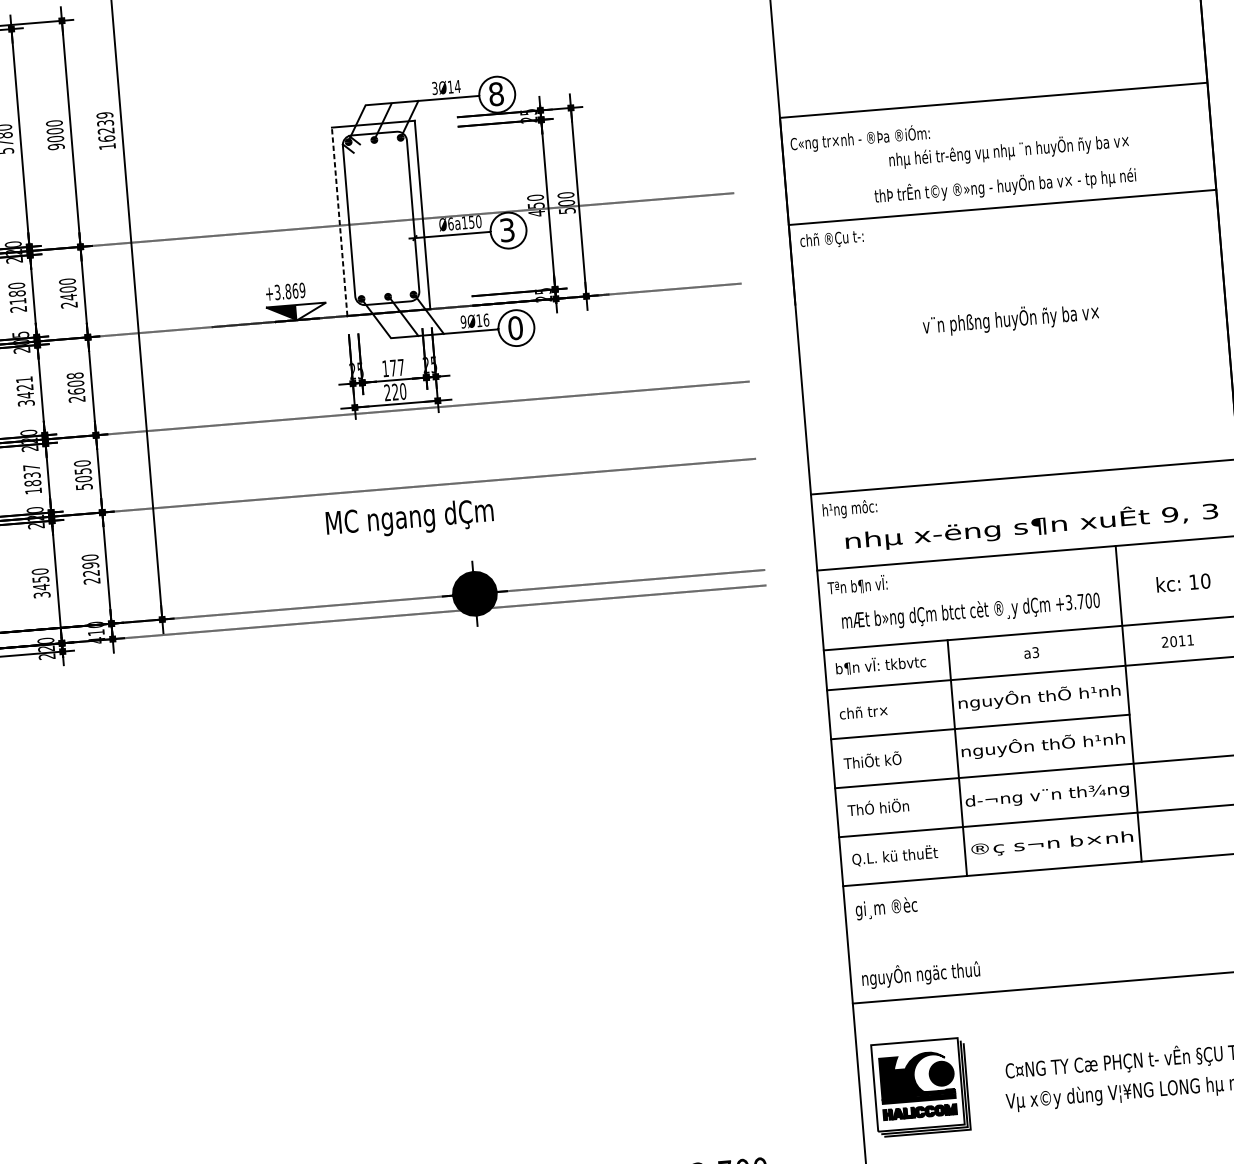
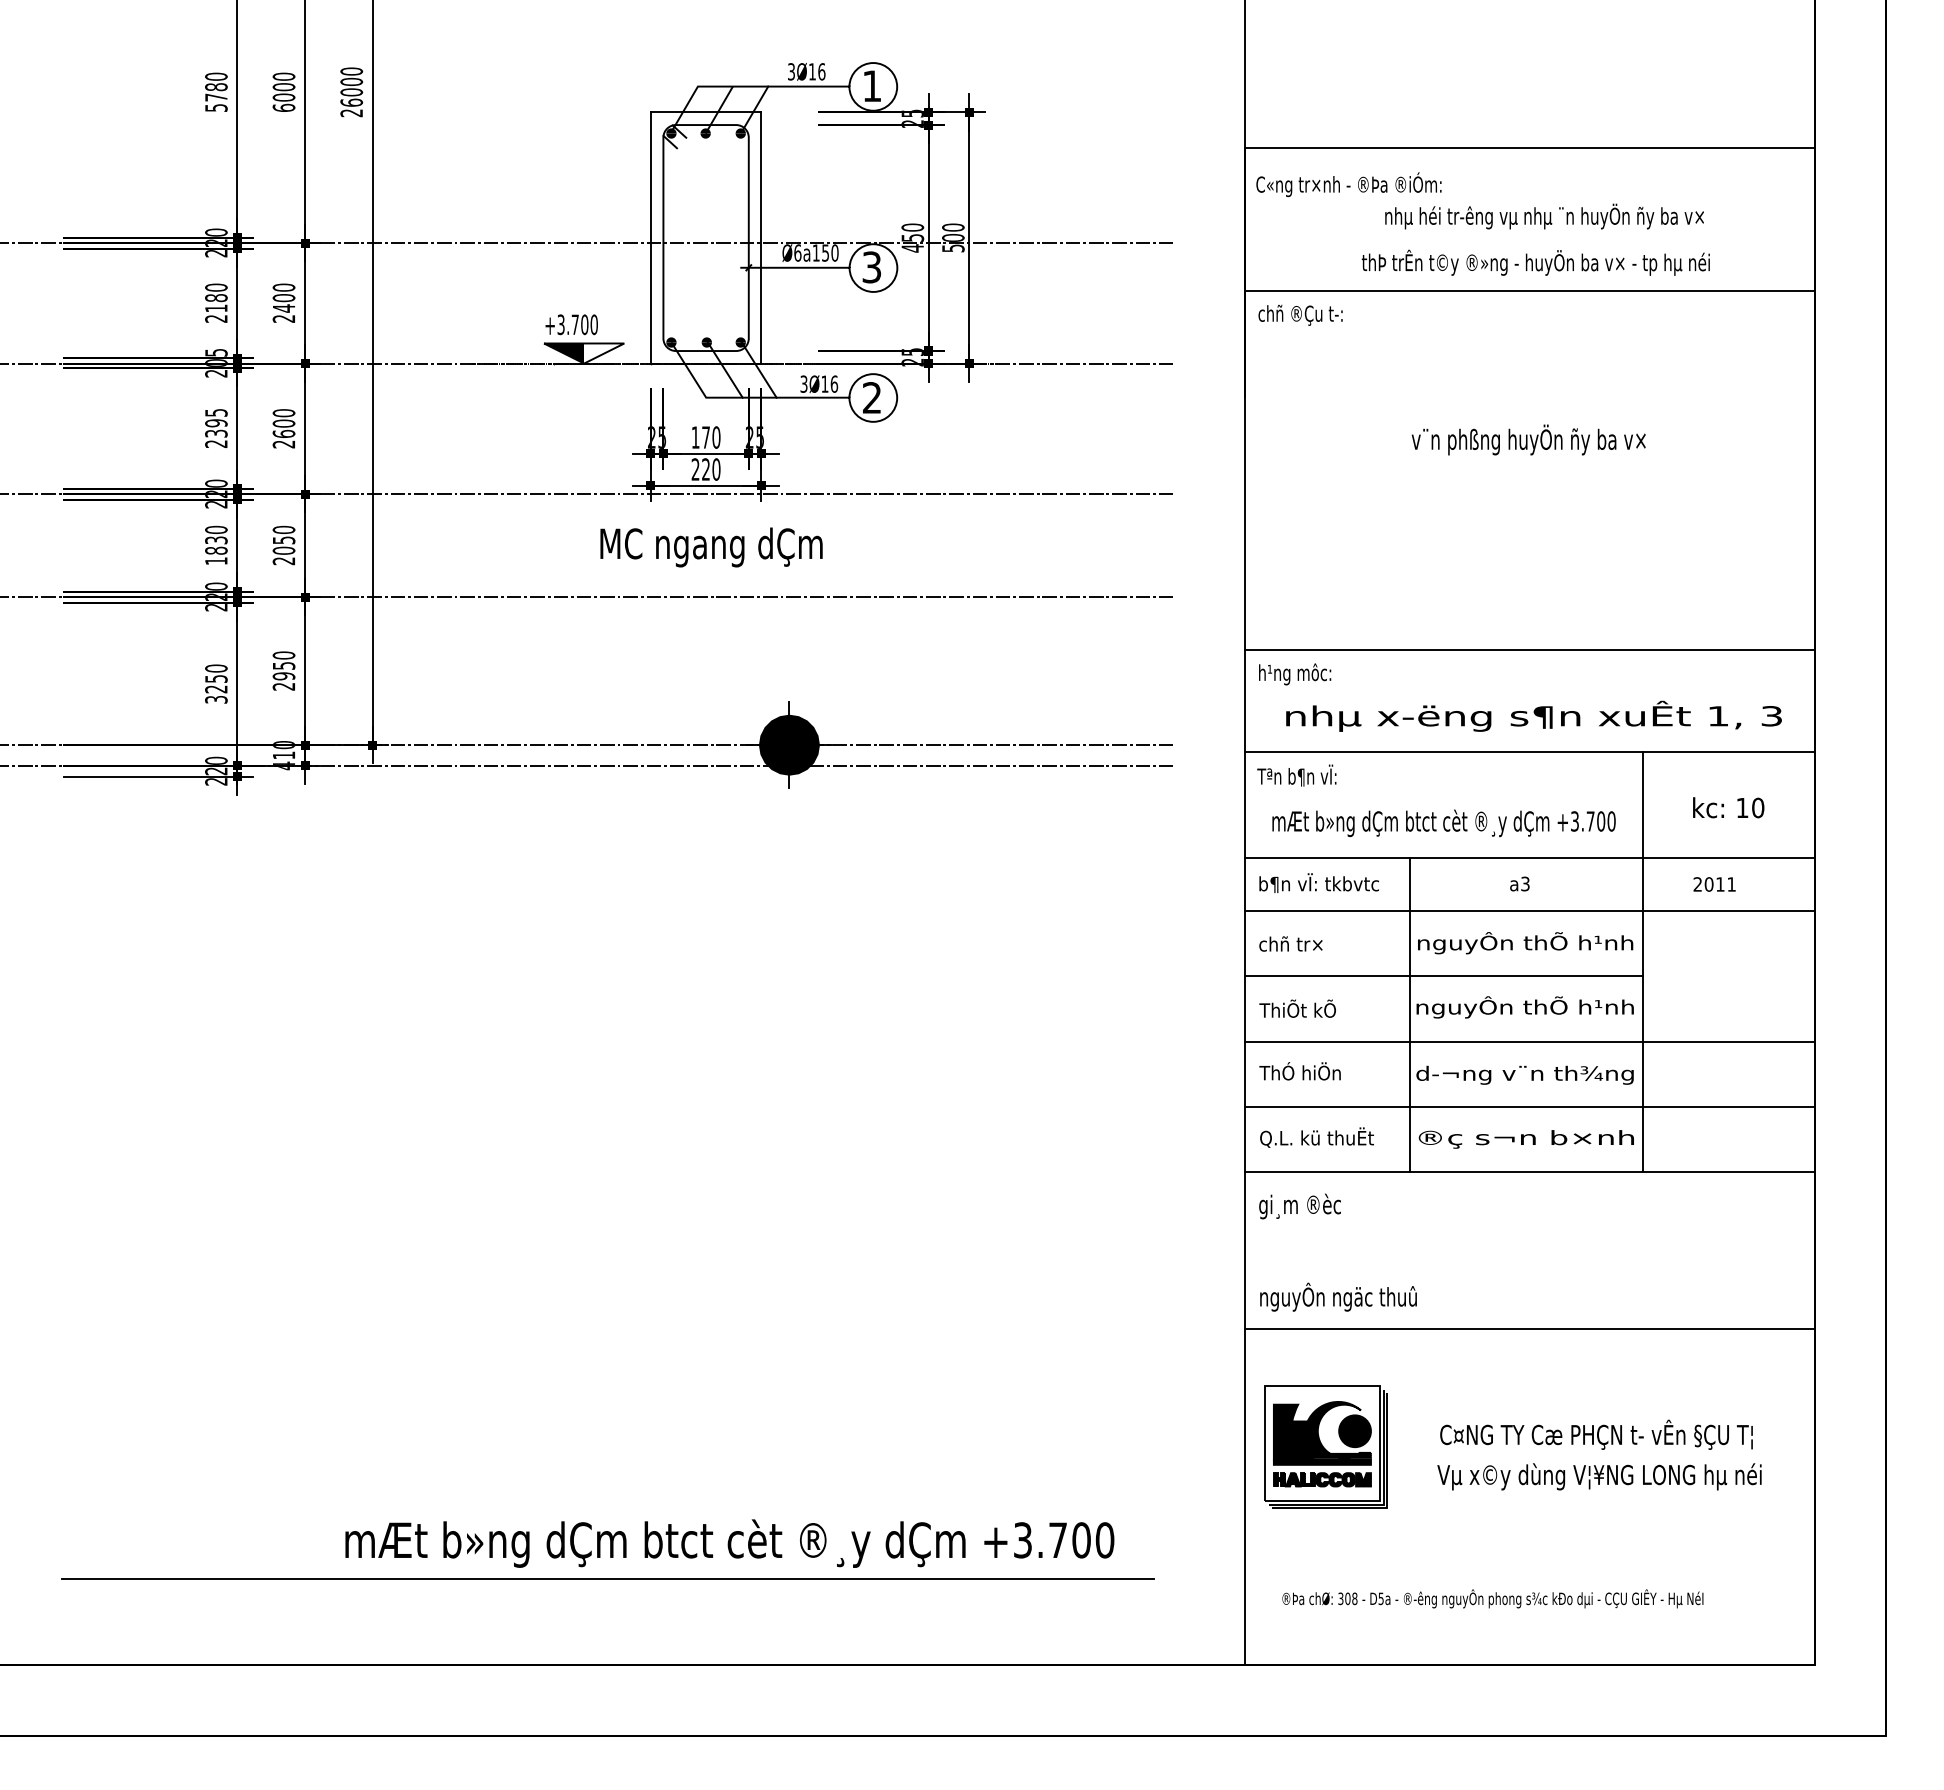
text: (457, 86) -> (821, 71), 3Ø14 -> 3Ø16
text: (495, 94) -> (871, 86), 8 -> 1
text: (106, 131) -> (351, 92), 16239 -> 26000
text: (55, 146) -> (283, 107), 9000 -> 6000
line: (339, 222) -> (650, 238), dashed -> solid
text: (295, 290) -> (584, 324), +3.869 -> +3.700
text: (463, 321) -> (803, 383), 9Ø16 -> 3Ø16
text: (515, 327) -> (871, 397), 0 -> 2
text: (401, 367) -> (716, 437), 177 -> 170
text: (74, 376) -> (283, 413), 2608 -> 2600
text: (25, 391) -> (216, 428), 3421 -> 2395
text: (31, 467) -> (216, 529), 1837 -> 1830
text: (83, 487) -> (283, 561), 5050 -> 2050
text: (1169, 515) -> (1717, 716), 9, -> 1,
text: (409, 519) -> (711, 547), moved
text: (90, 568) -> (283, 670), 2290 -> 2950
text: (41, 587) -> (216, 689), 3450 -> 3250

